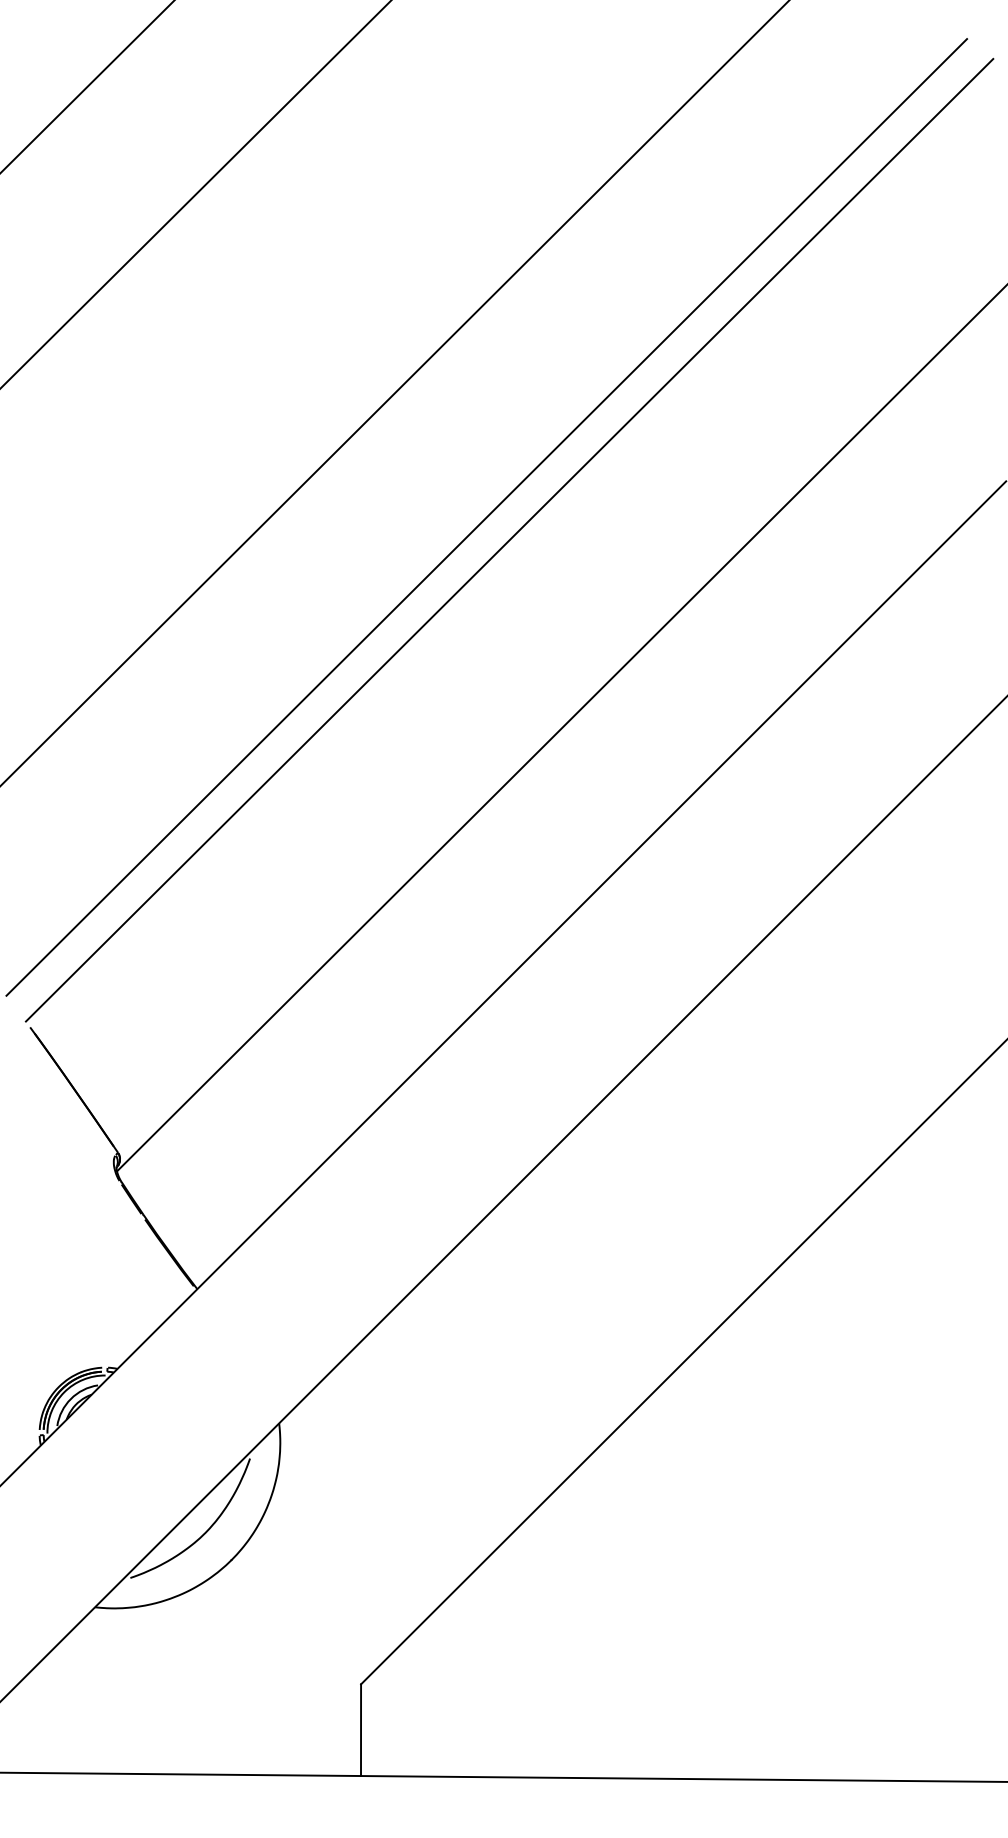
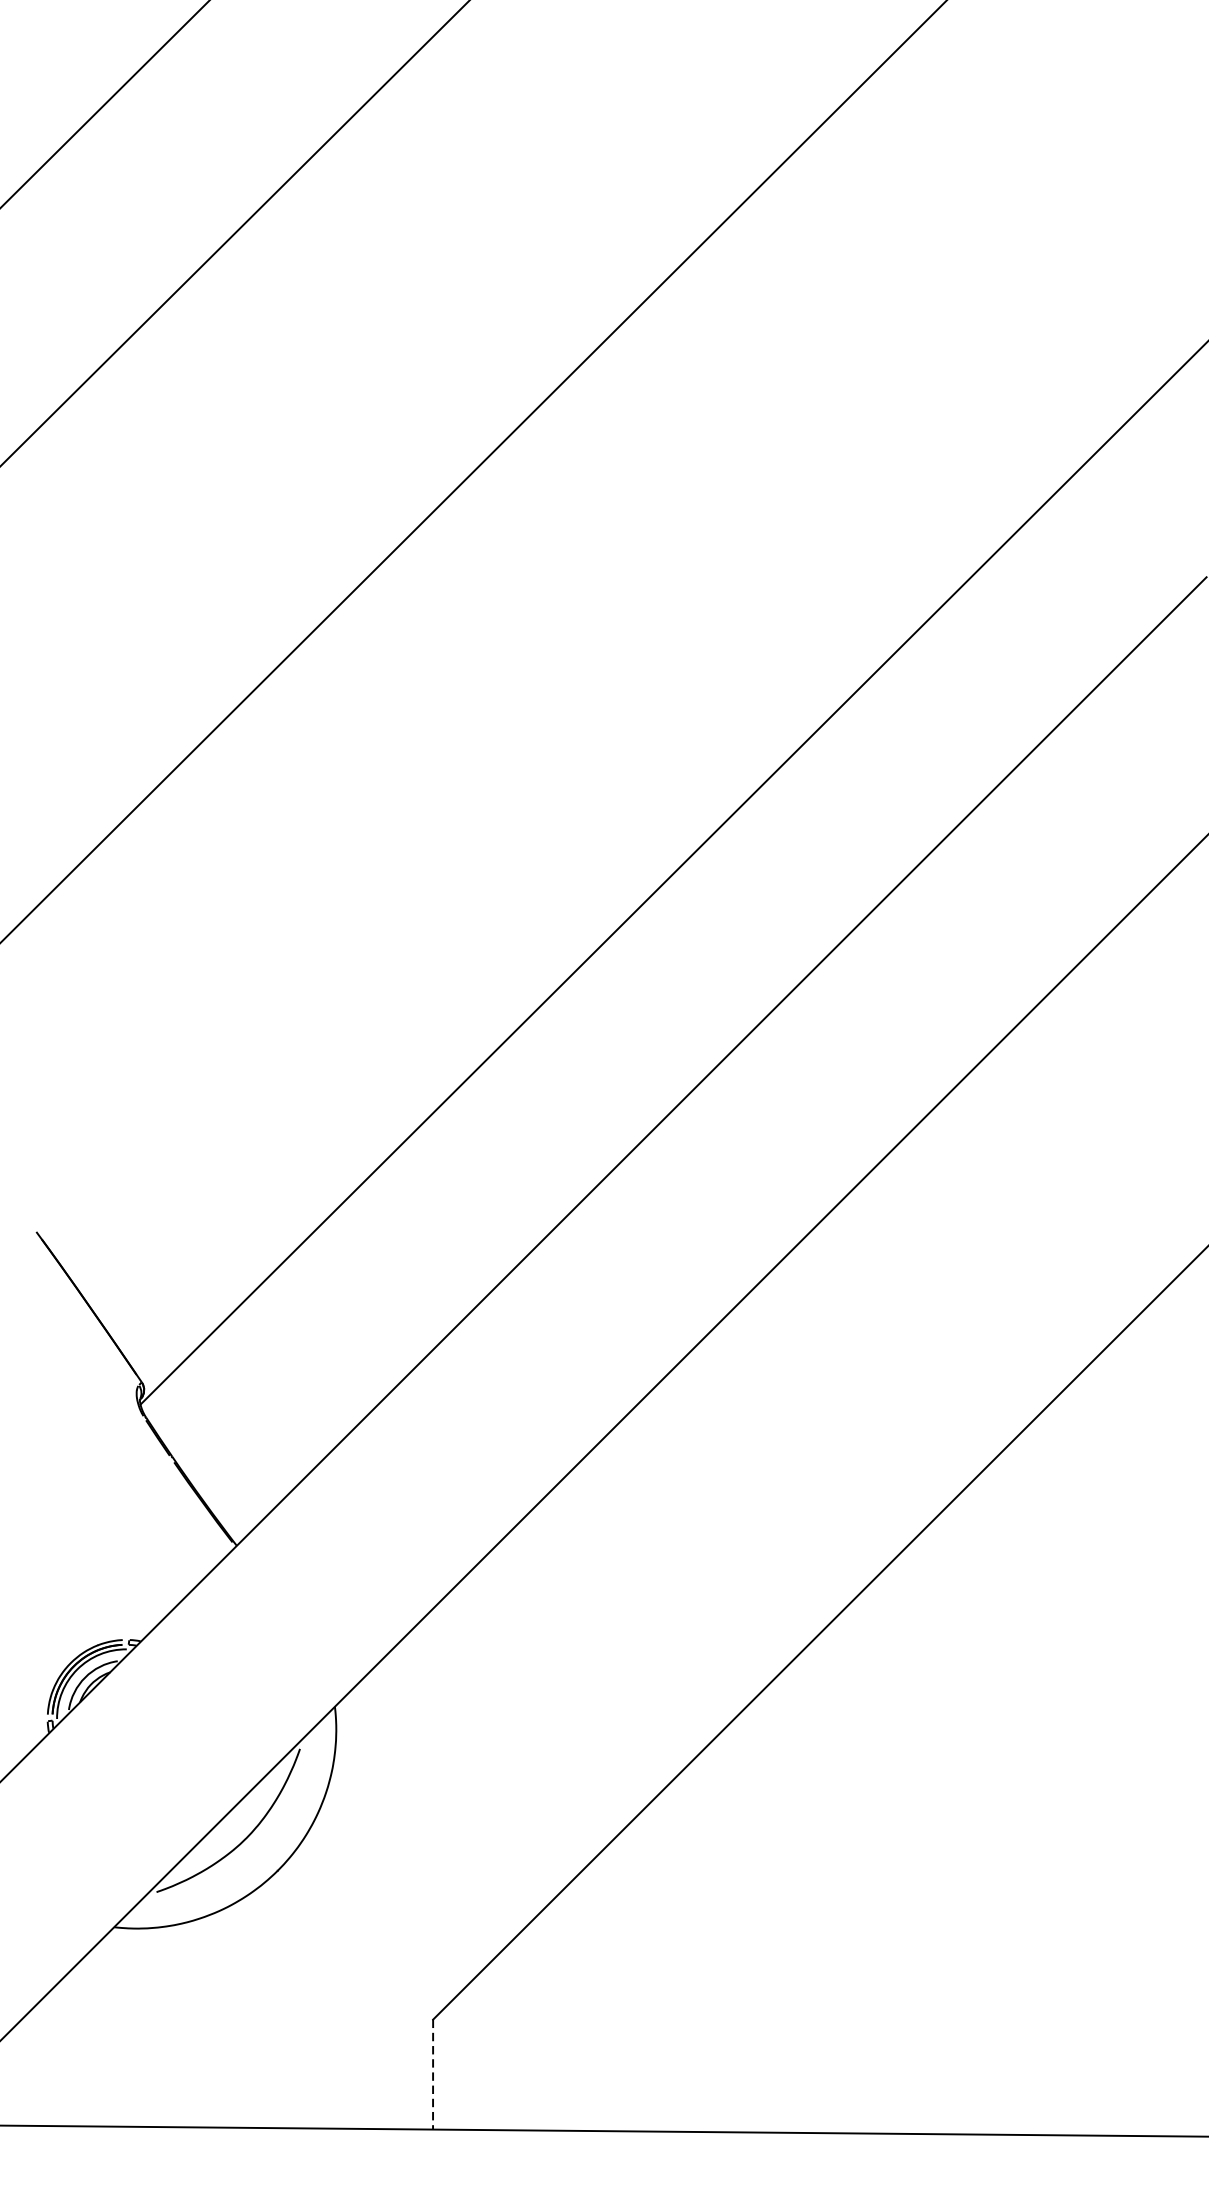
line: (486, 517) -> (583, 620), removed
line: (509, 539) -> (611, 646), removed
line: (361, 1730) -> (433, 2074), solid -> dashed

